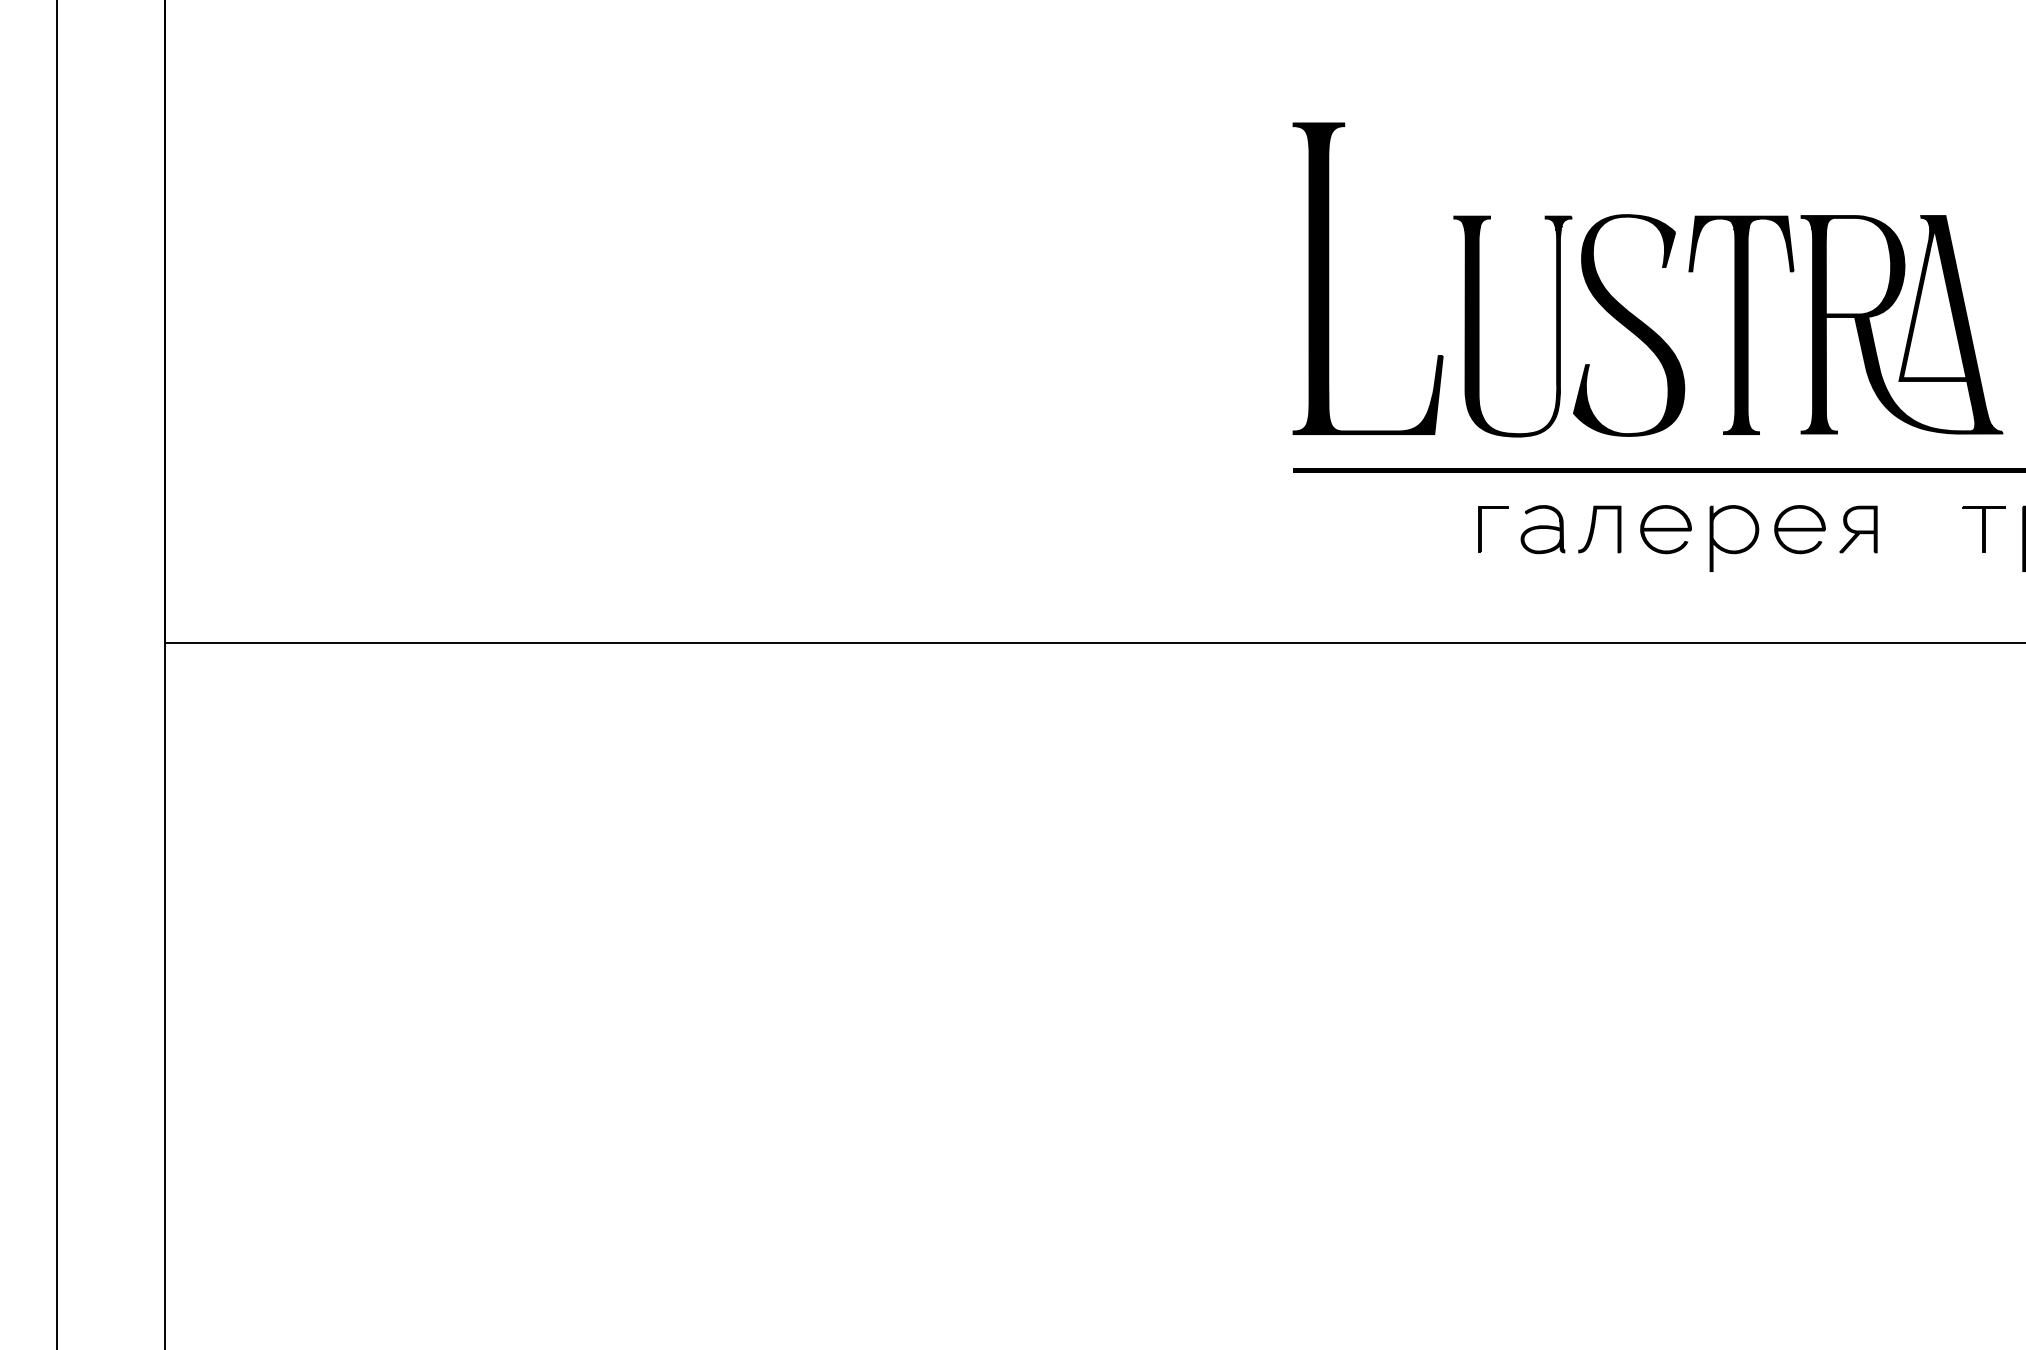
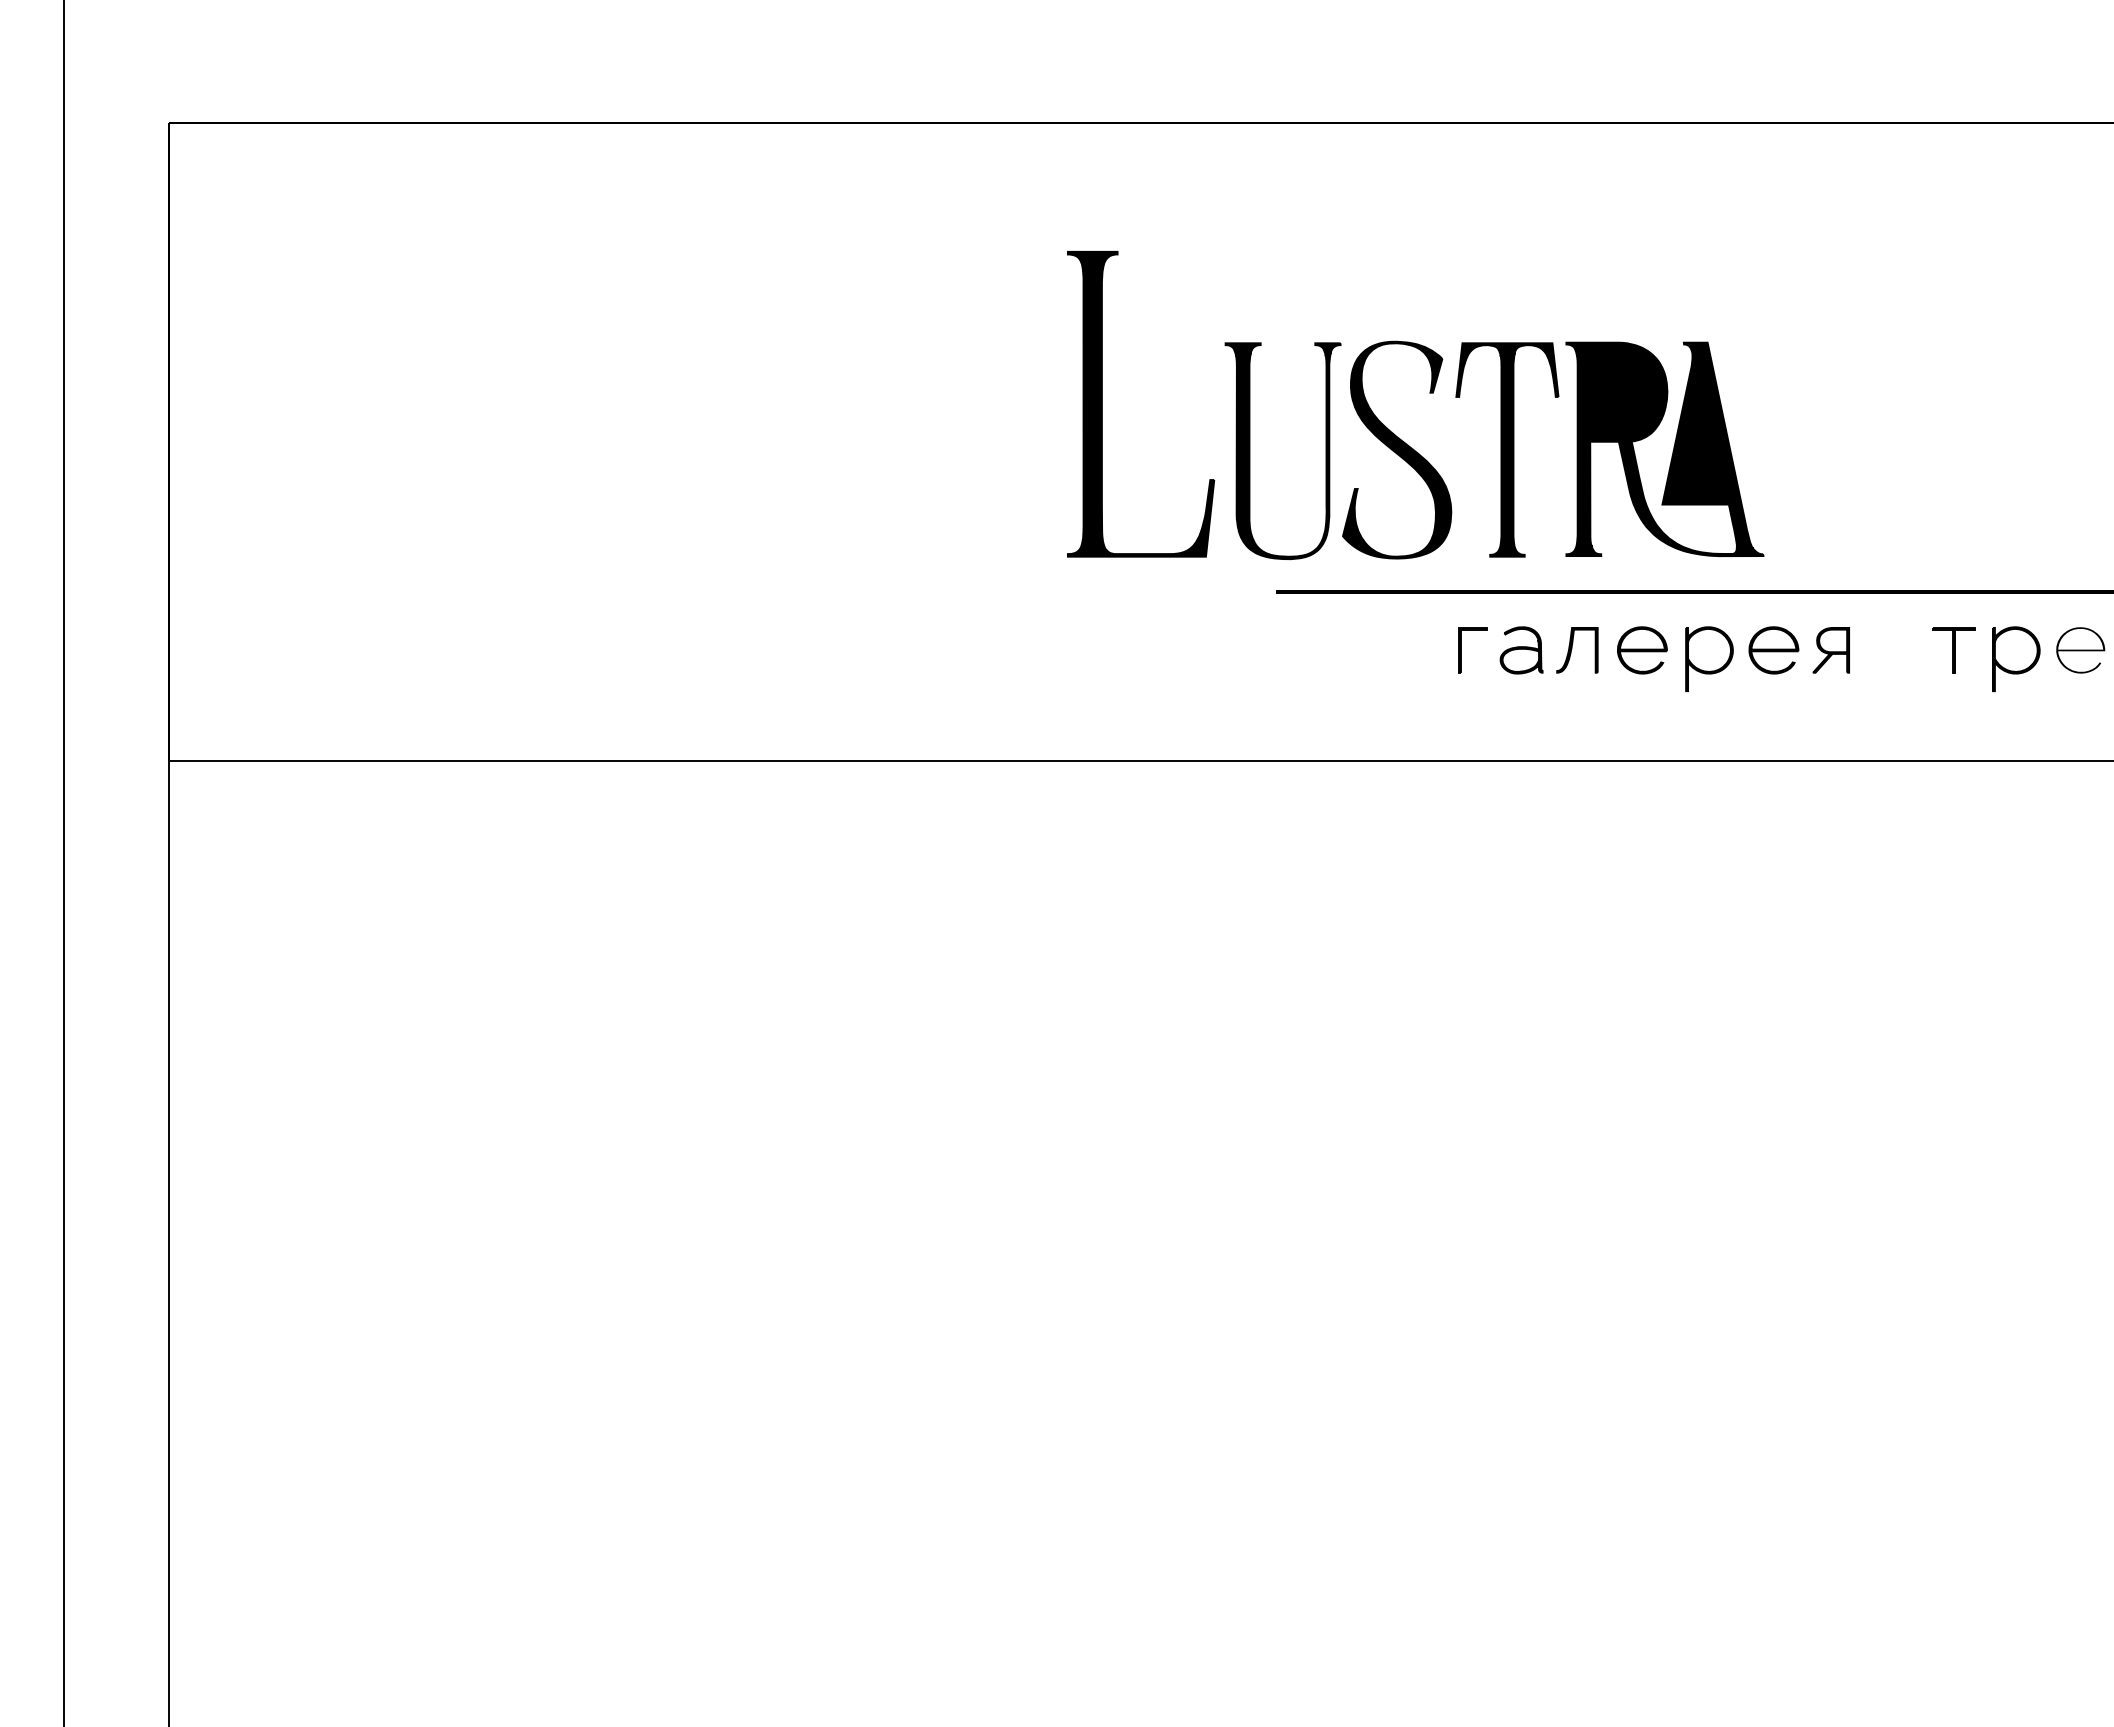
part: (1662, 267) -> (1429, 393), moved

